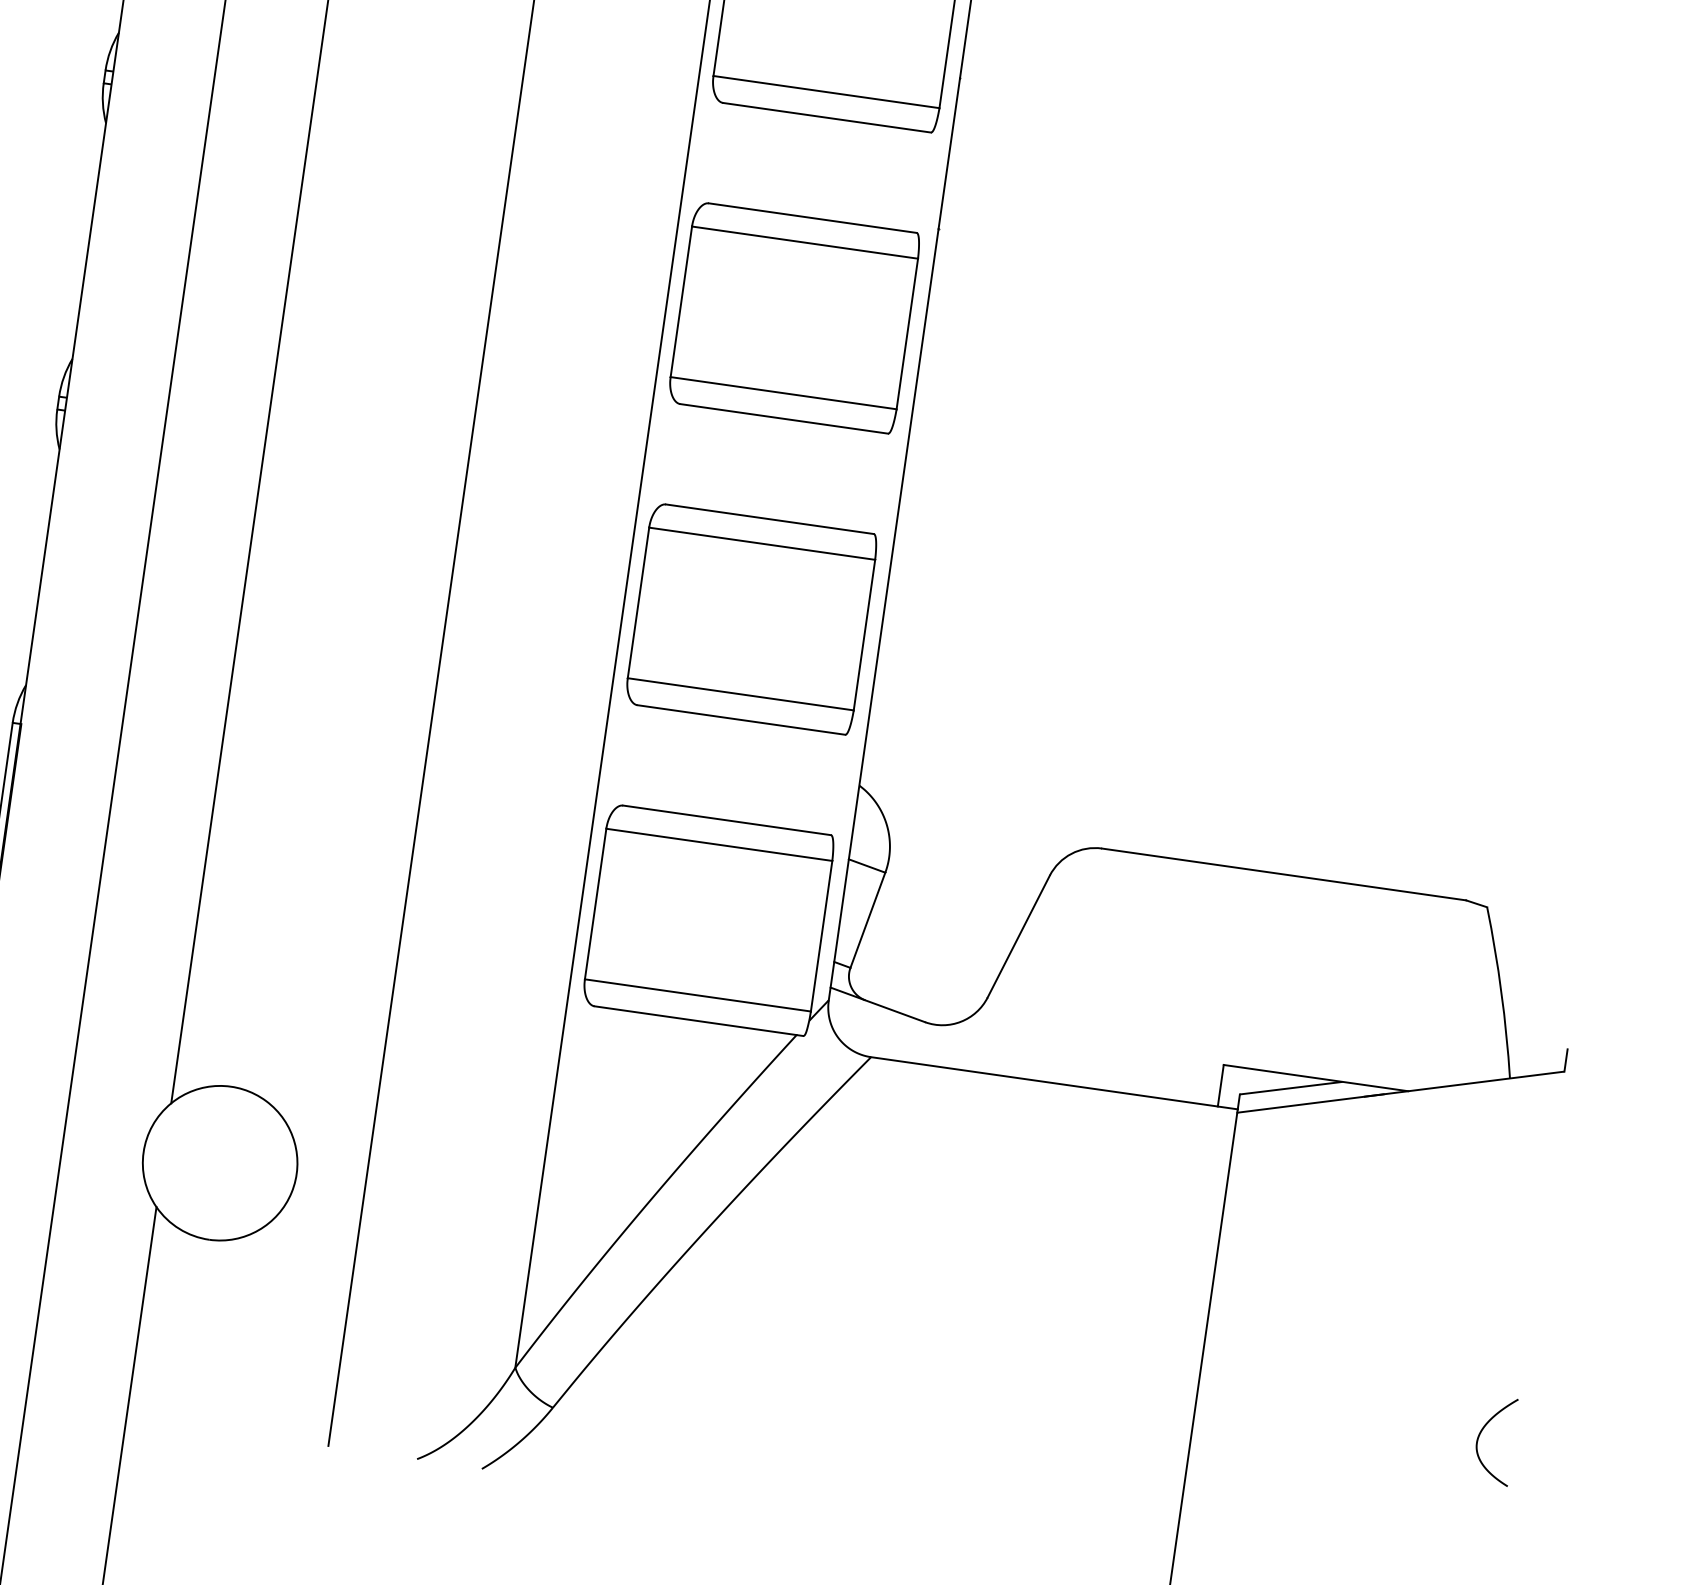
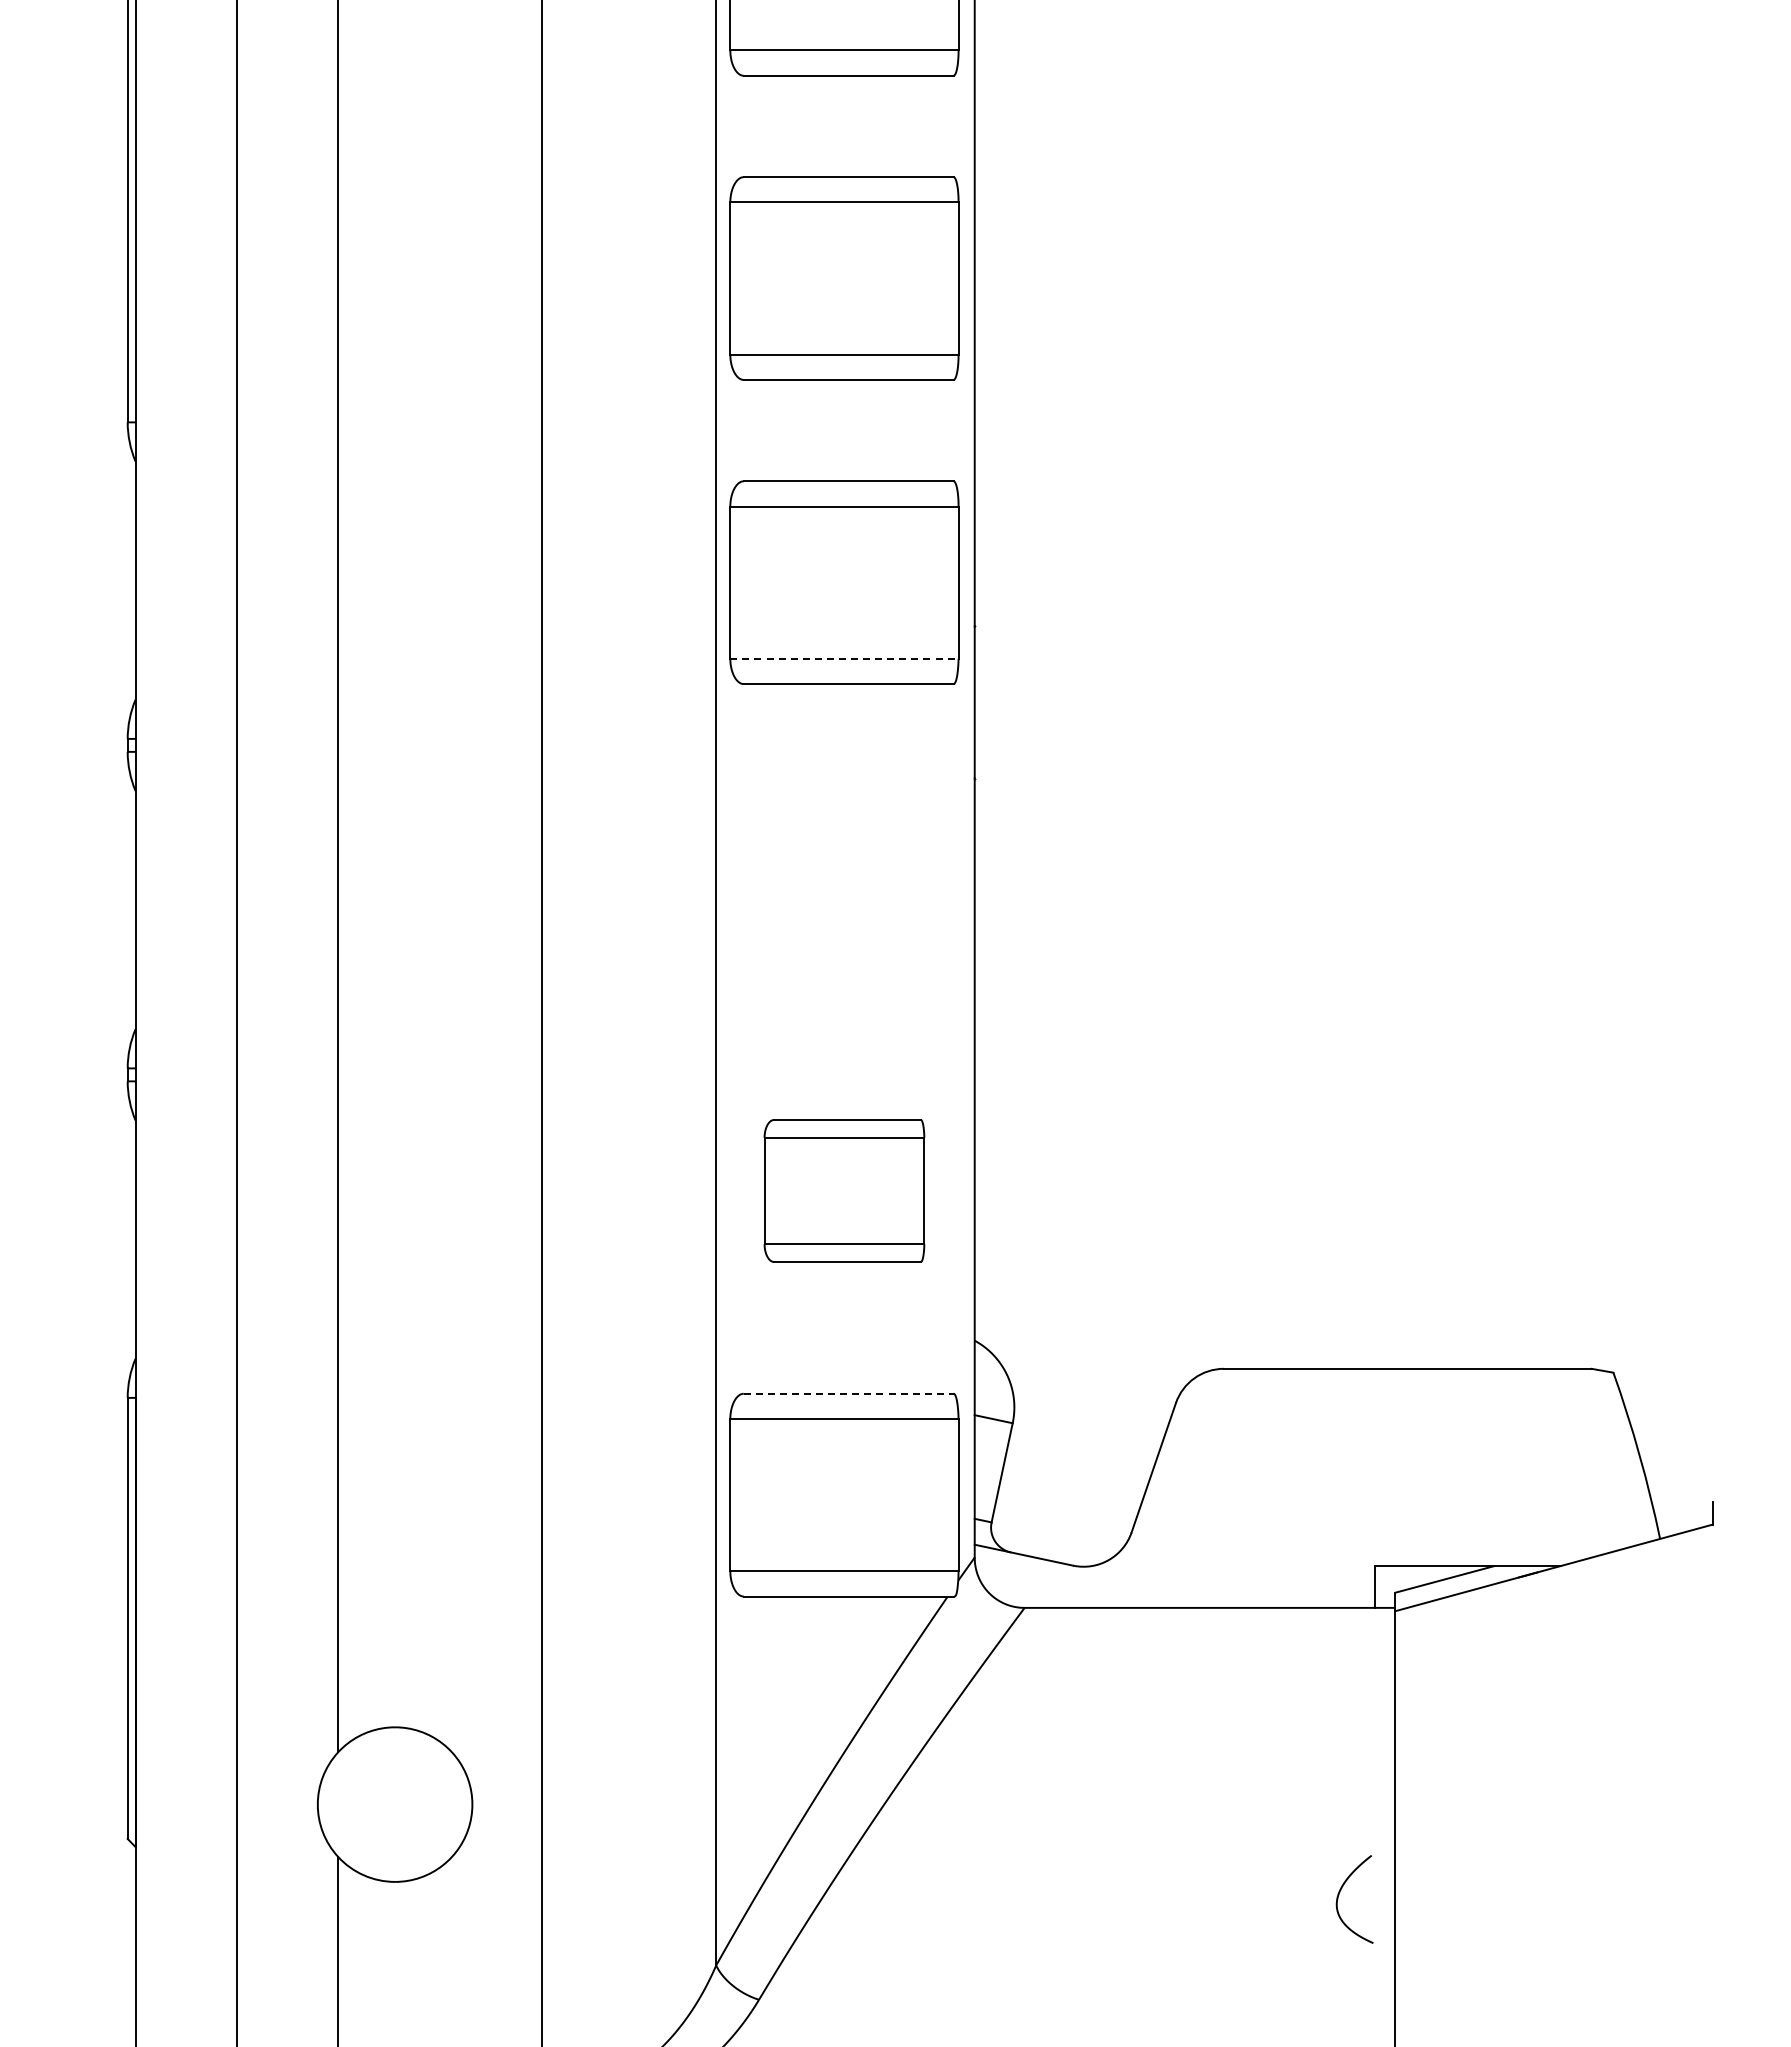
line: (826, 91) -> (844, 658), solid -> dashed
part: (794, 317) -> (844, 886), removed
part: (751, 618) -> (844, 1190), size x0.7
line: (726, 820) -> (848, 1393), solid -> dashed
curve: (1480, 1434) -> (1339, 1895), moved

